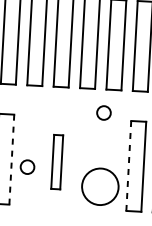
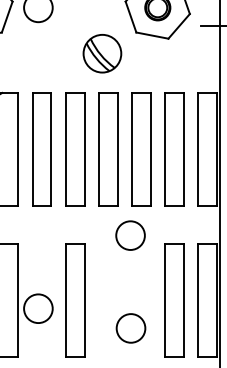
circle: (103, 112) -> (130, 235), size x1.67
line: (12, 159) -> (18, 300), dashed -> solid
part: (57, 162) -> (75, 300), size x1.67
circle: (27, 166) -> (38, 308), size x1.67
line: (128, 166) -> (165, 300), dashed -> solid
circle: (99, 186) -> (130, 328), size x0.62

